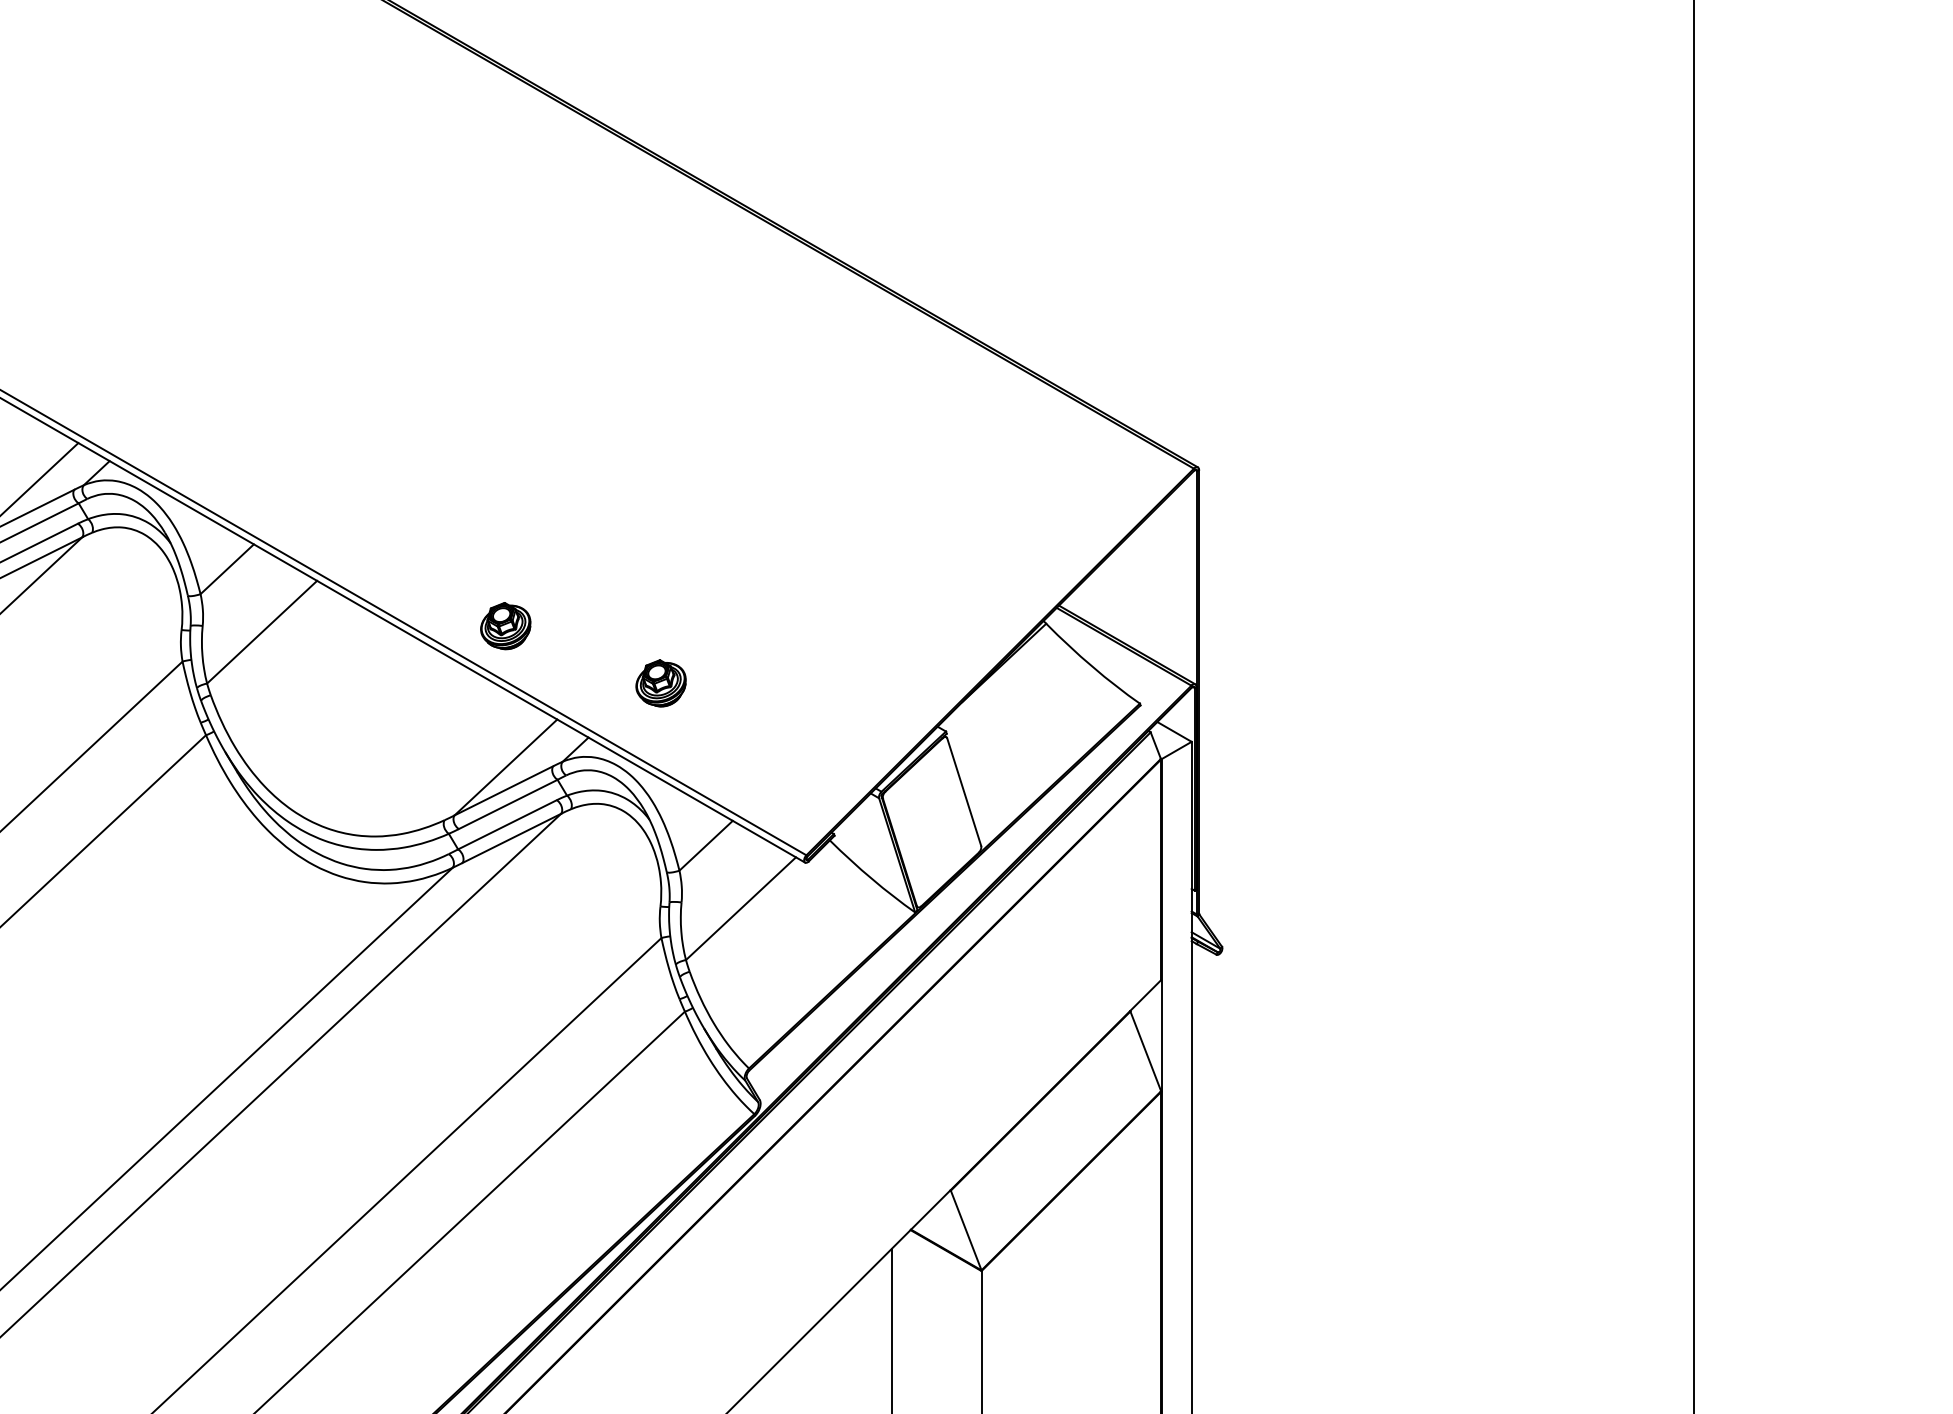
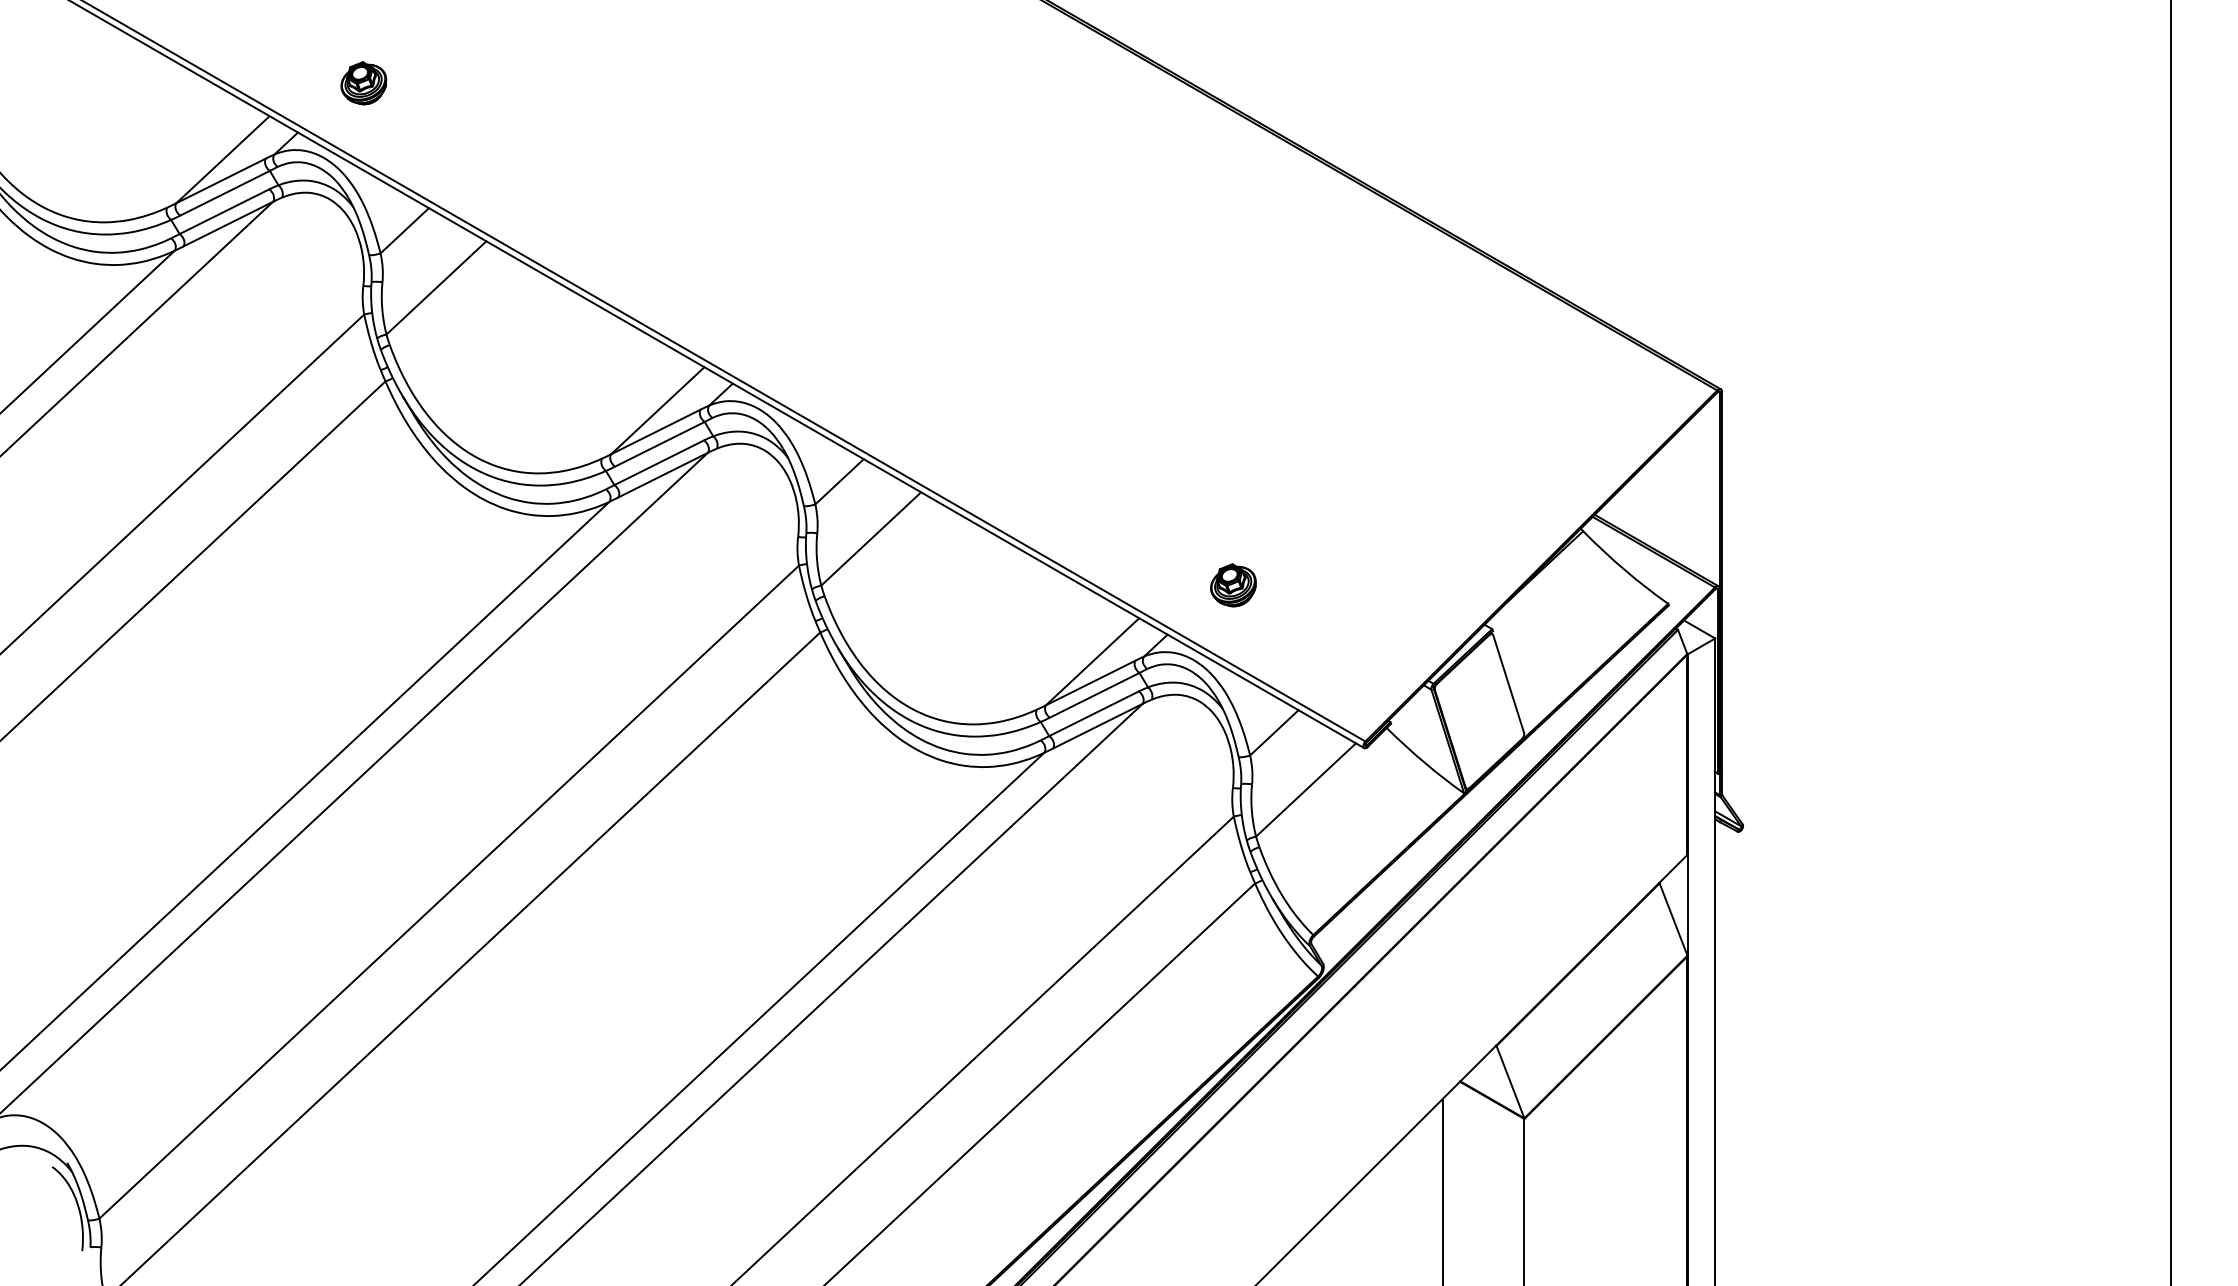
part: (505, 626) -> (1092, 533), removed

